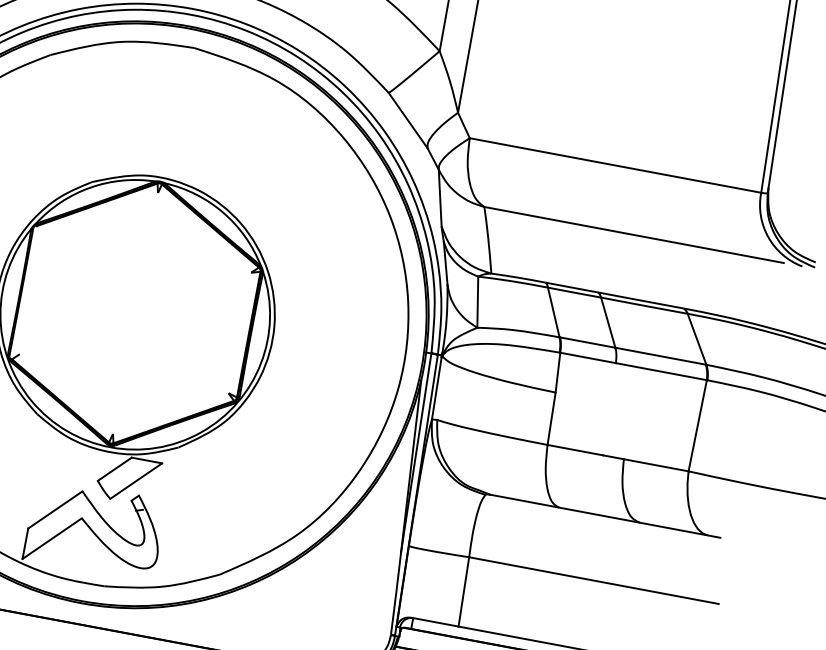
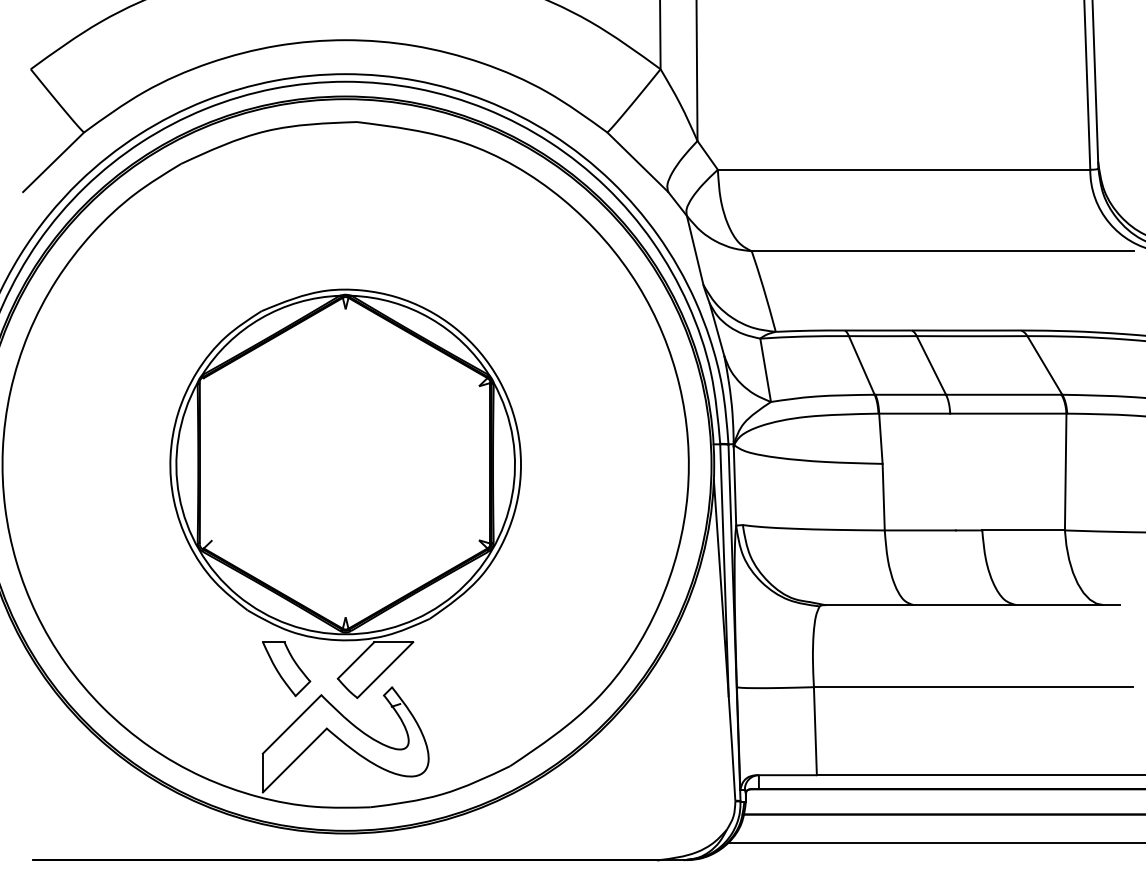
part: (58, 466) -> (286, 669), added

